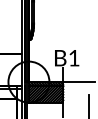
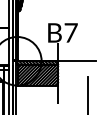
text: (73, 58) -> (70, 33), B1 -> B7

